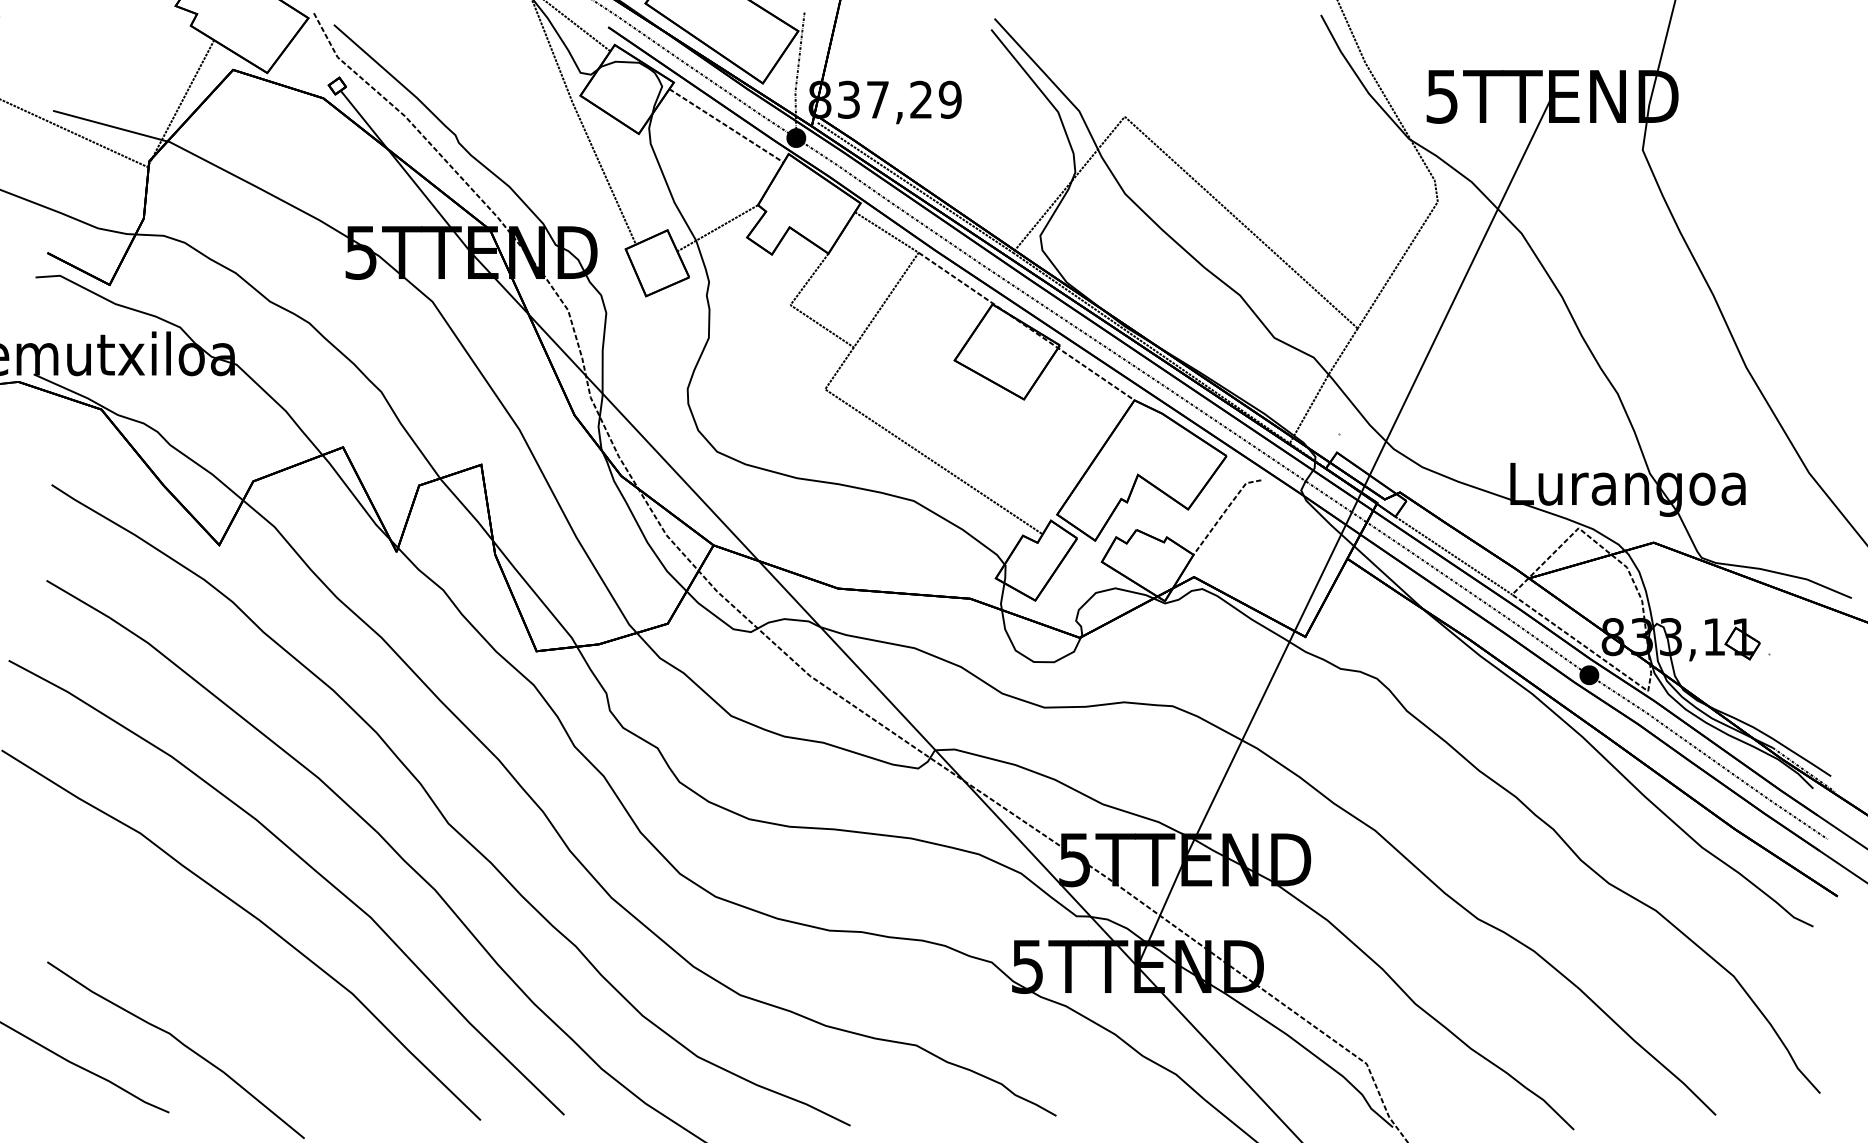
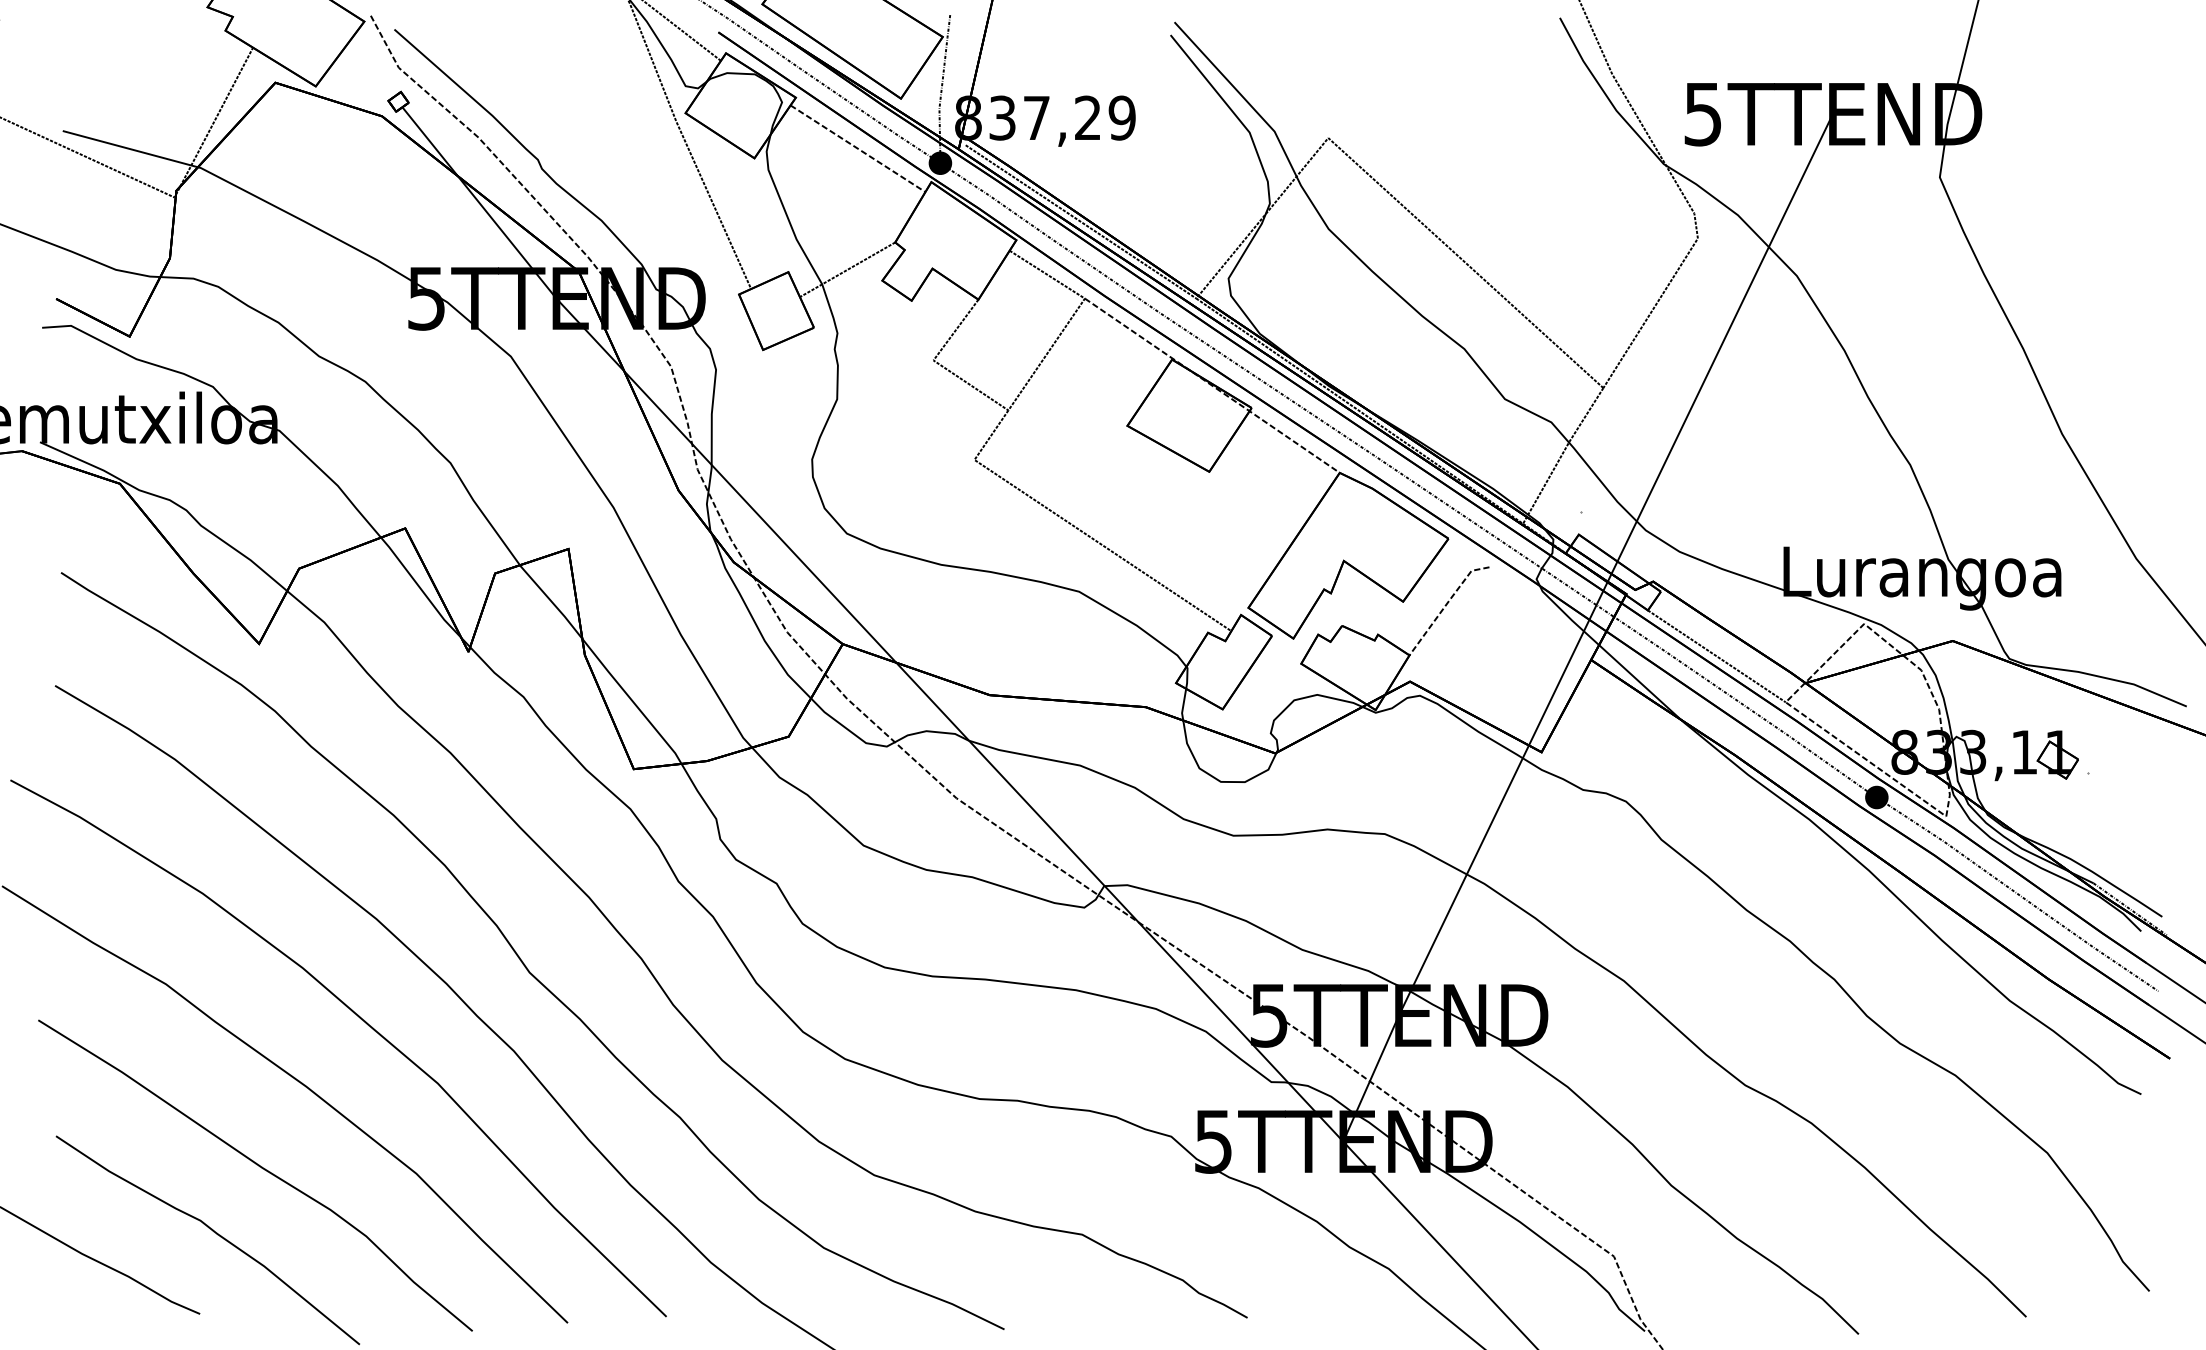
part: (219, 988) -> (259, 1167), added

